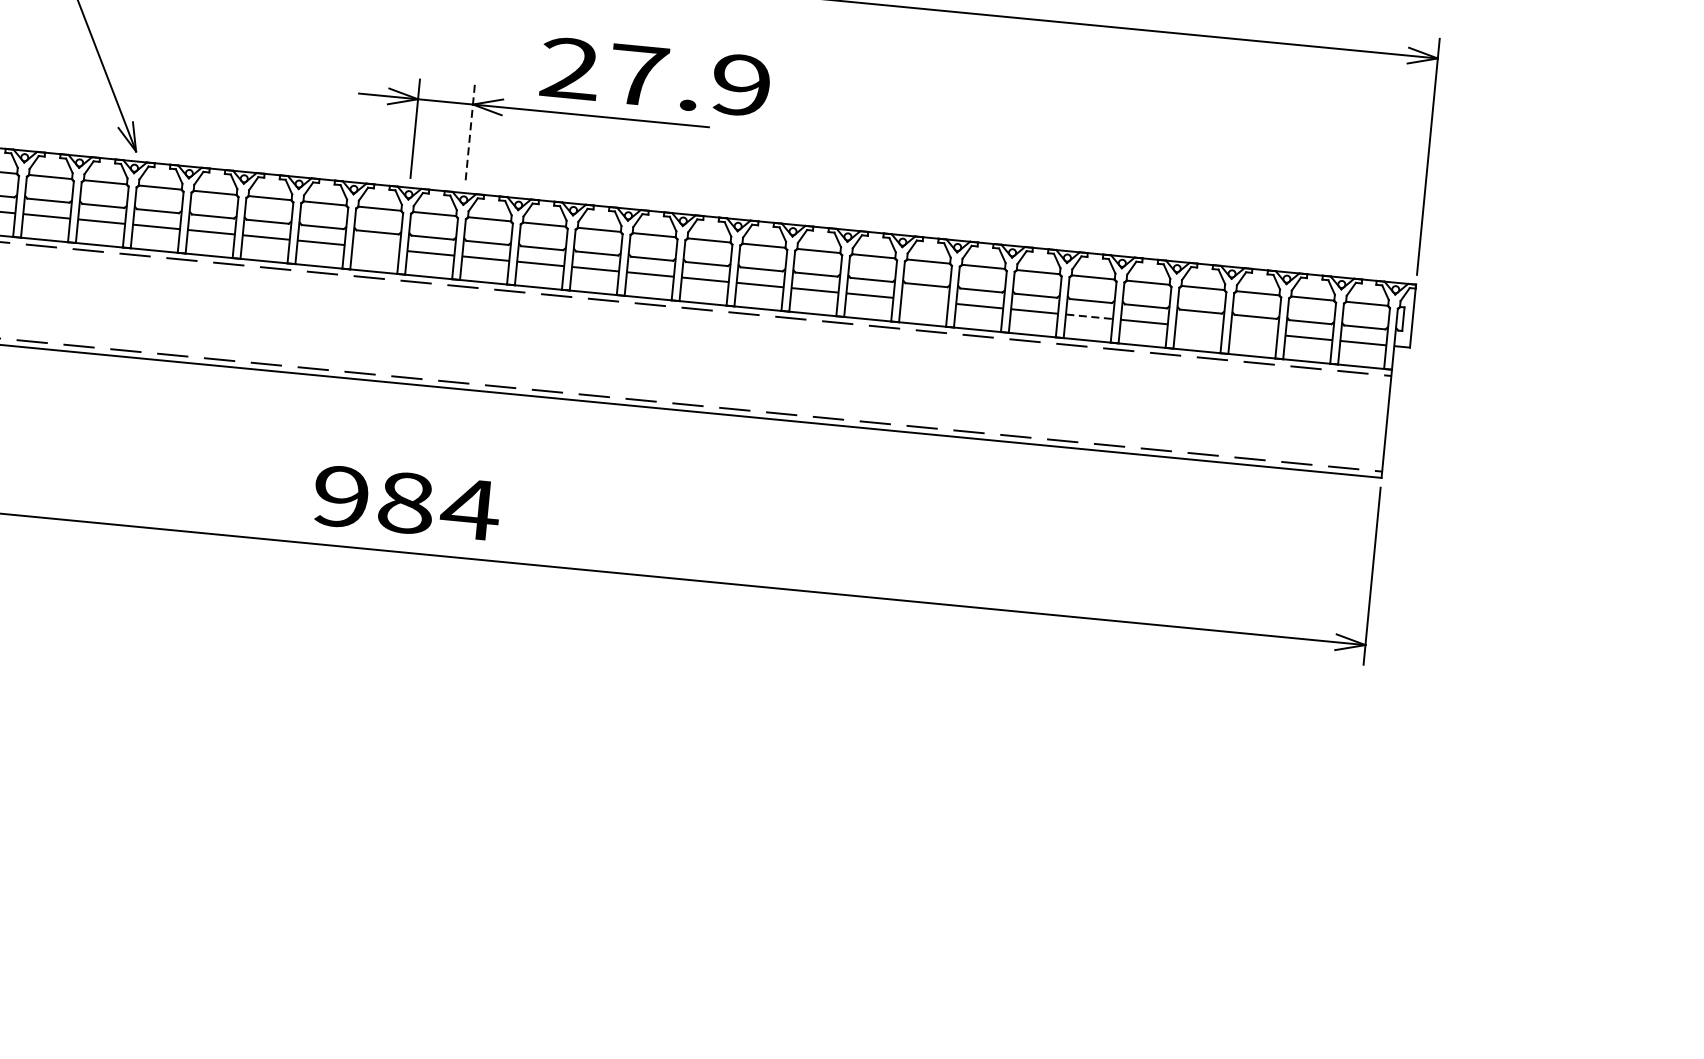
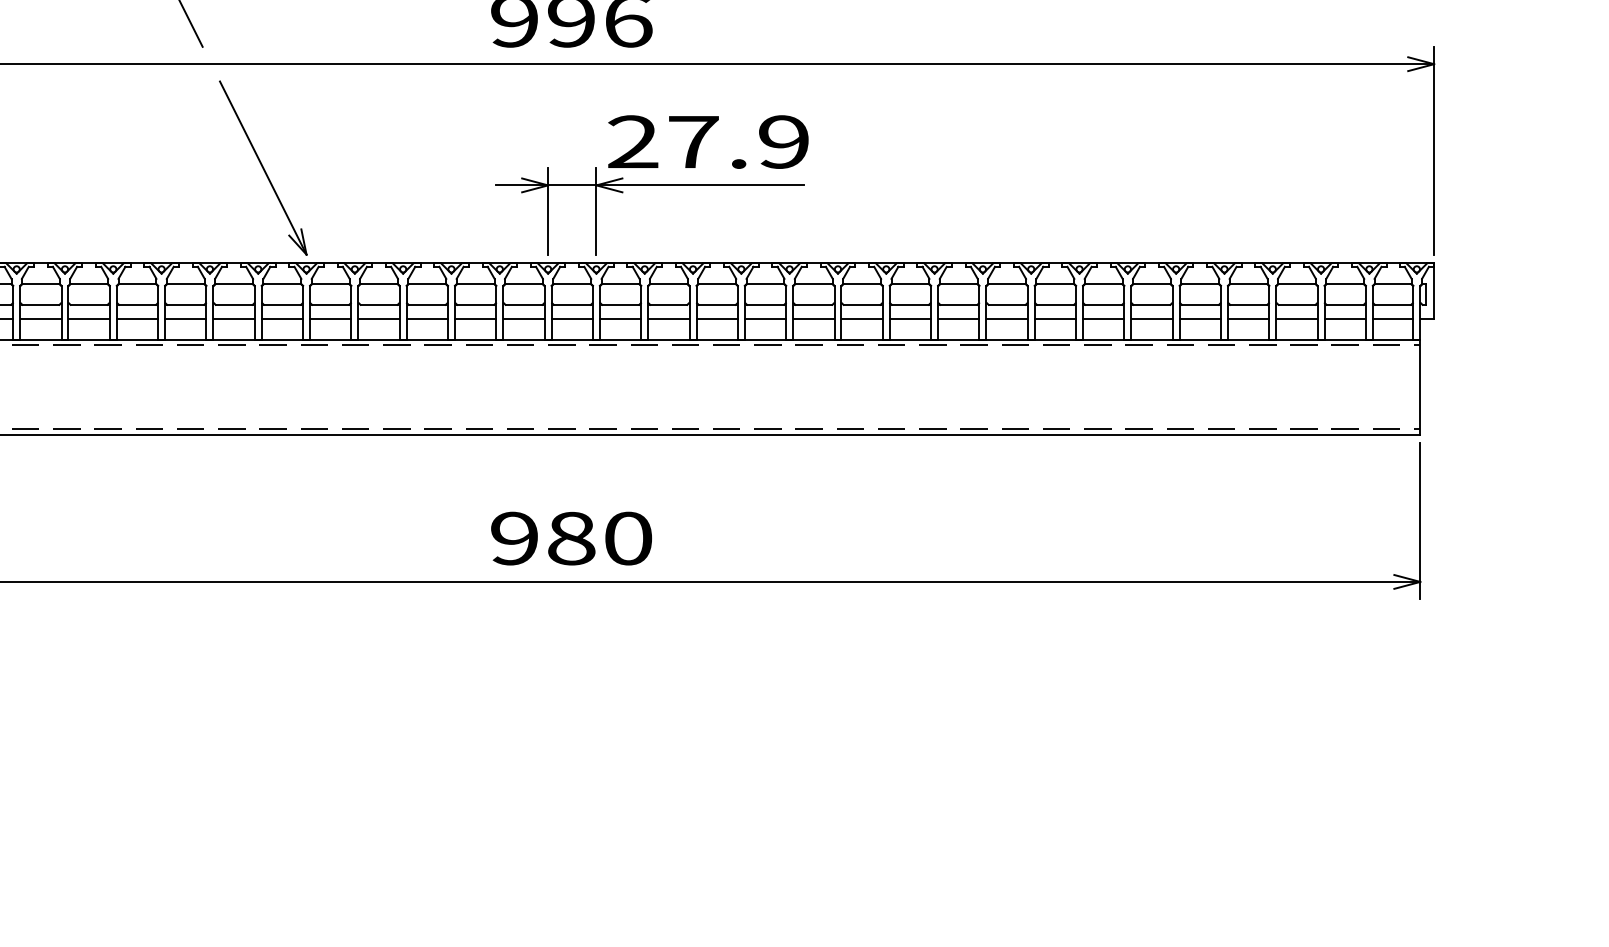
text: (655, 76) -> (708, 141), moved
line: (470, 134) -> (596, 211), dashed -> solid
line: (375, 247) -> (523, 318), added
line: (924, 300) -> (1006, 318), added
line: (1090, 316) -> (1152, 318), dashed -> solid
line: (1199, 327) -> (1248, 318), added
line: (1253, 332) -> (1296, 318), added
text: (469, 509) -> (627, 538), 984 -> 980

